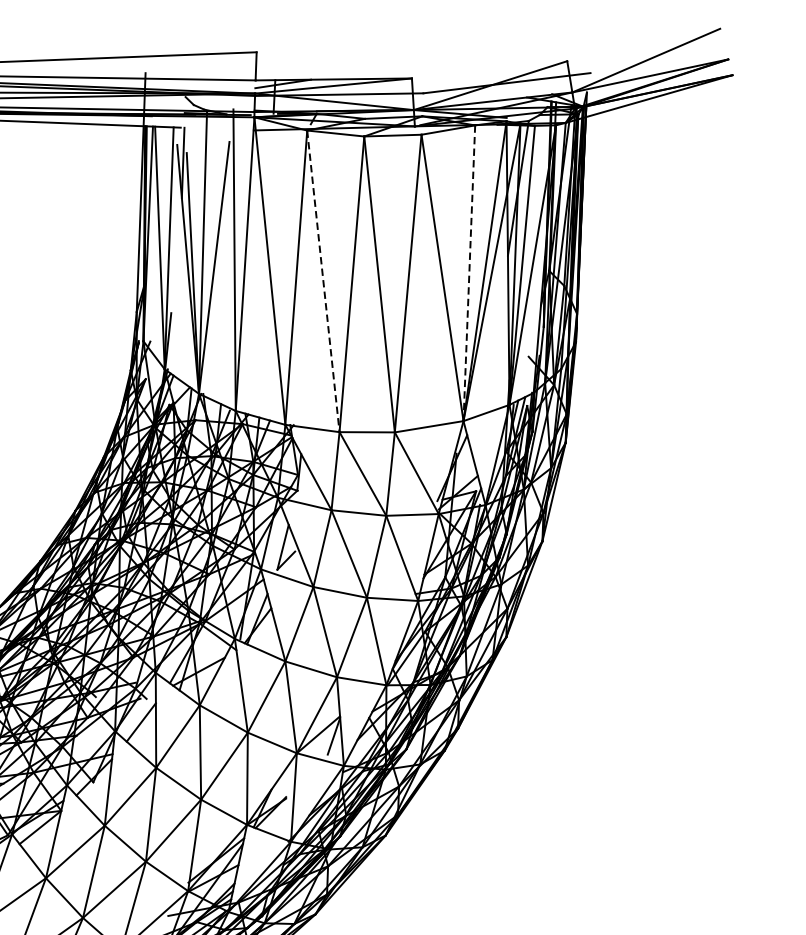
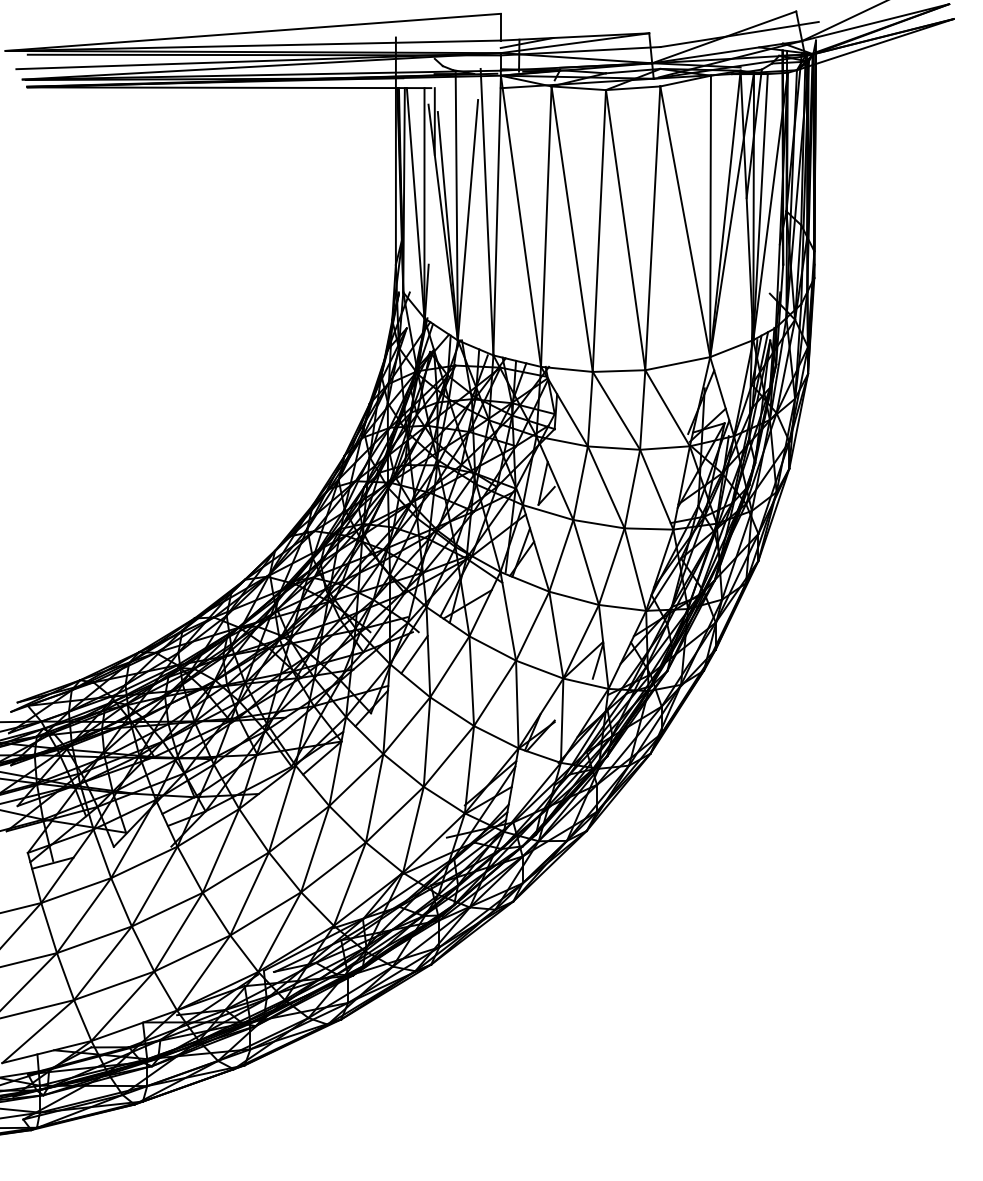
line: (469, 273) -> (710, 216), dashed -> solid
line: (323, 281) -> (572, 229), dashed -> solid

